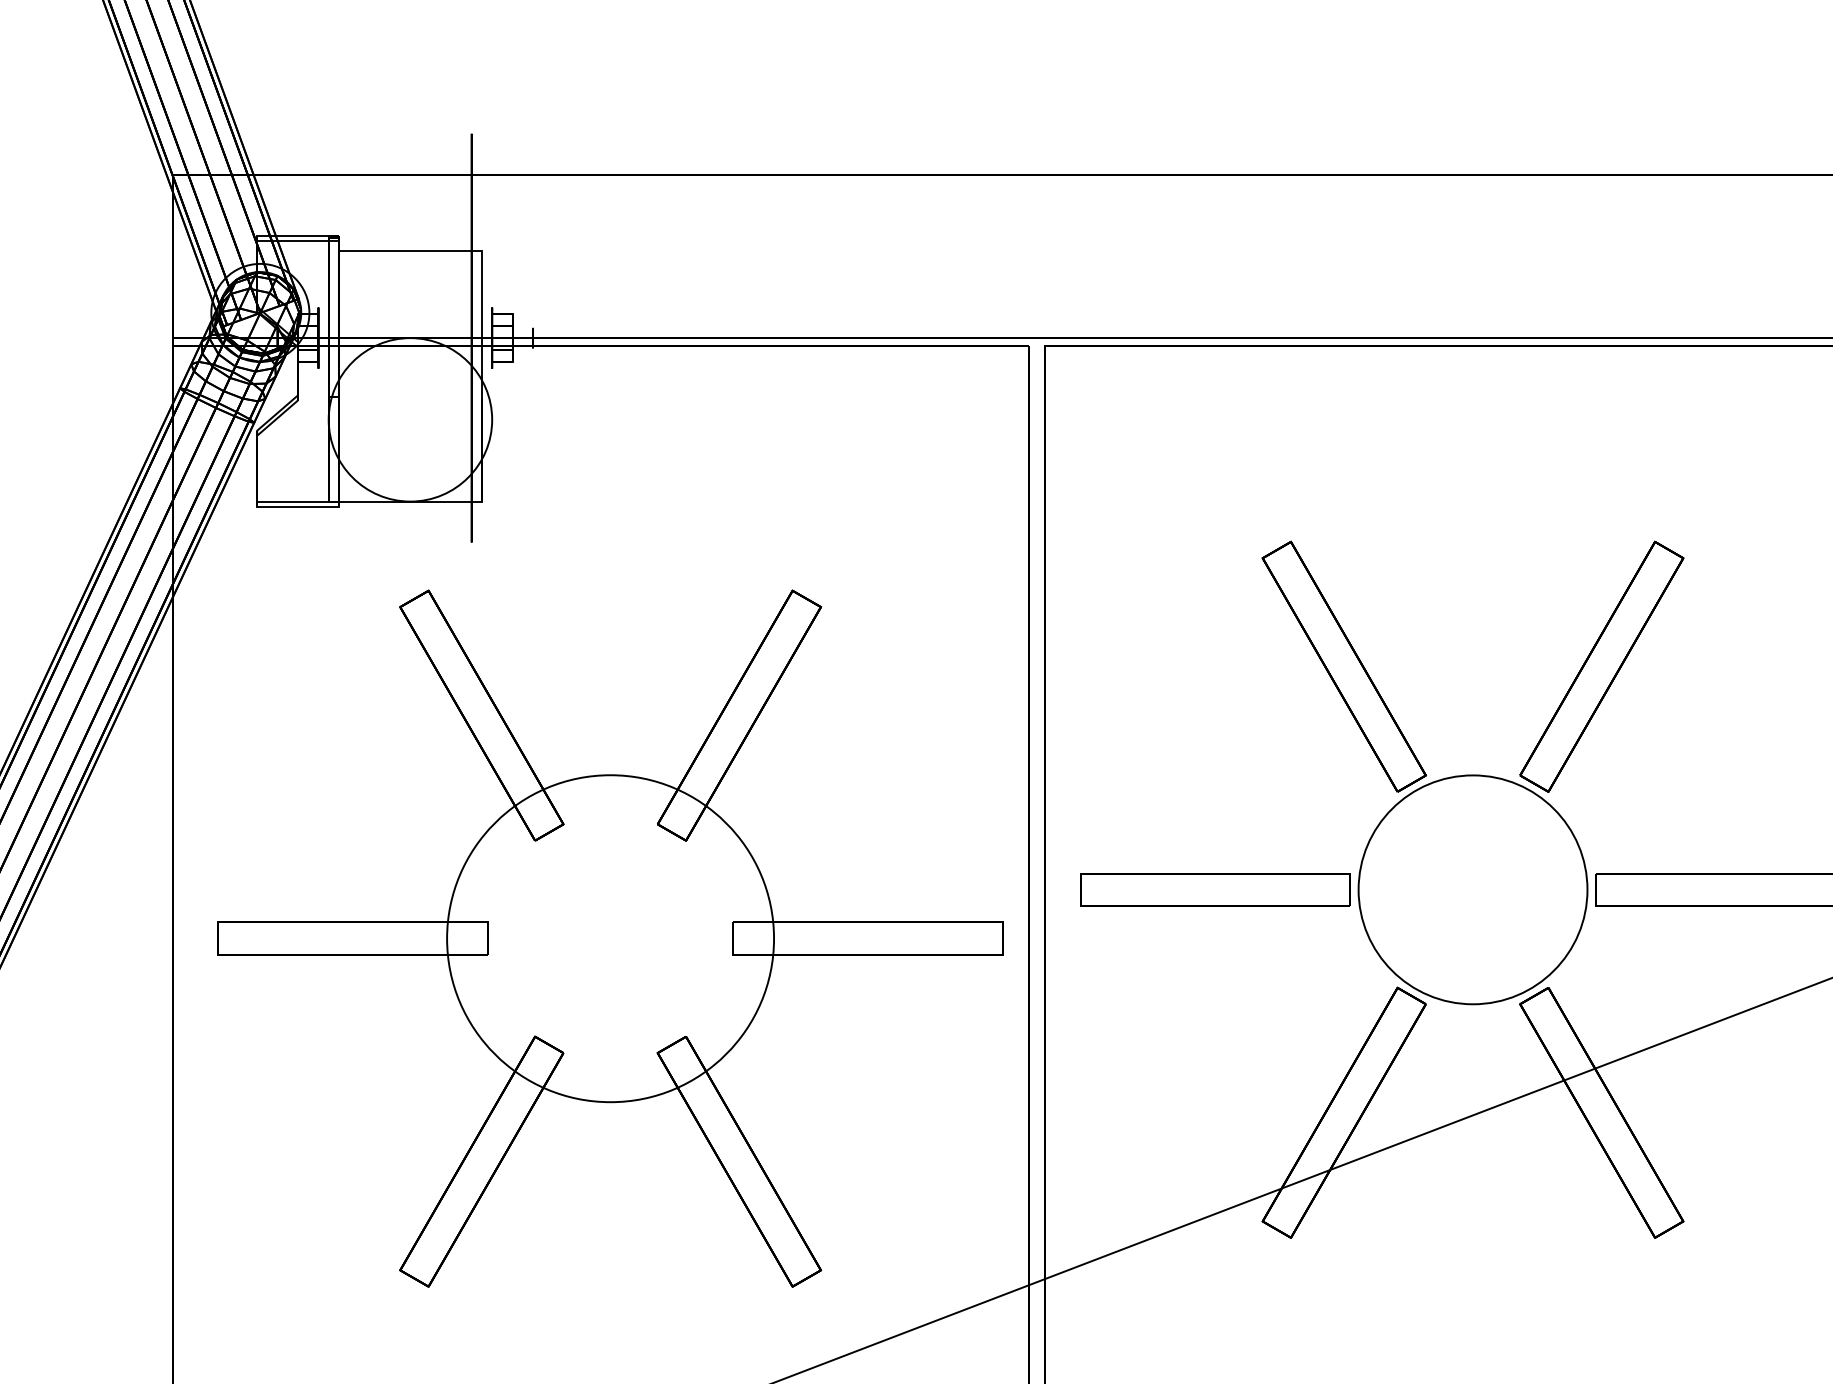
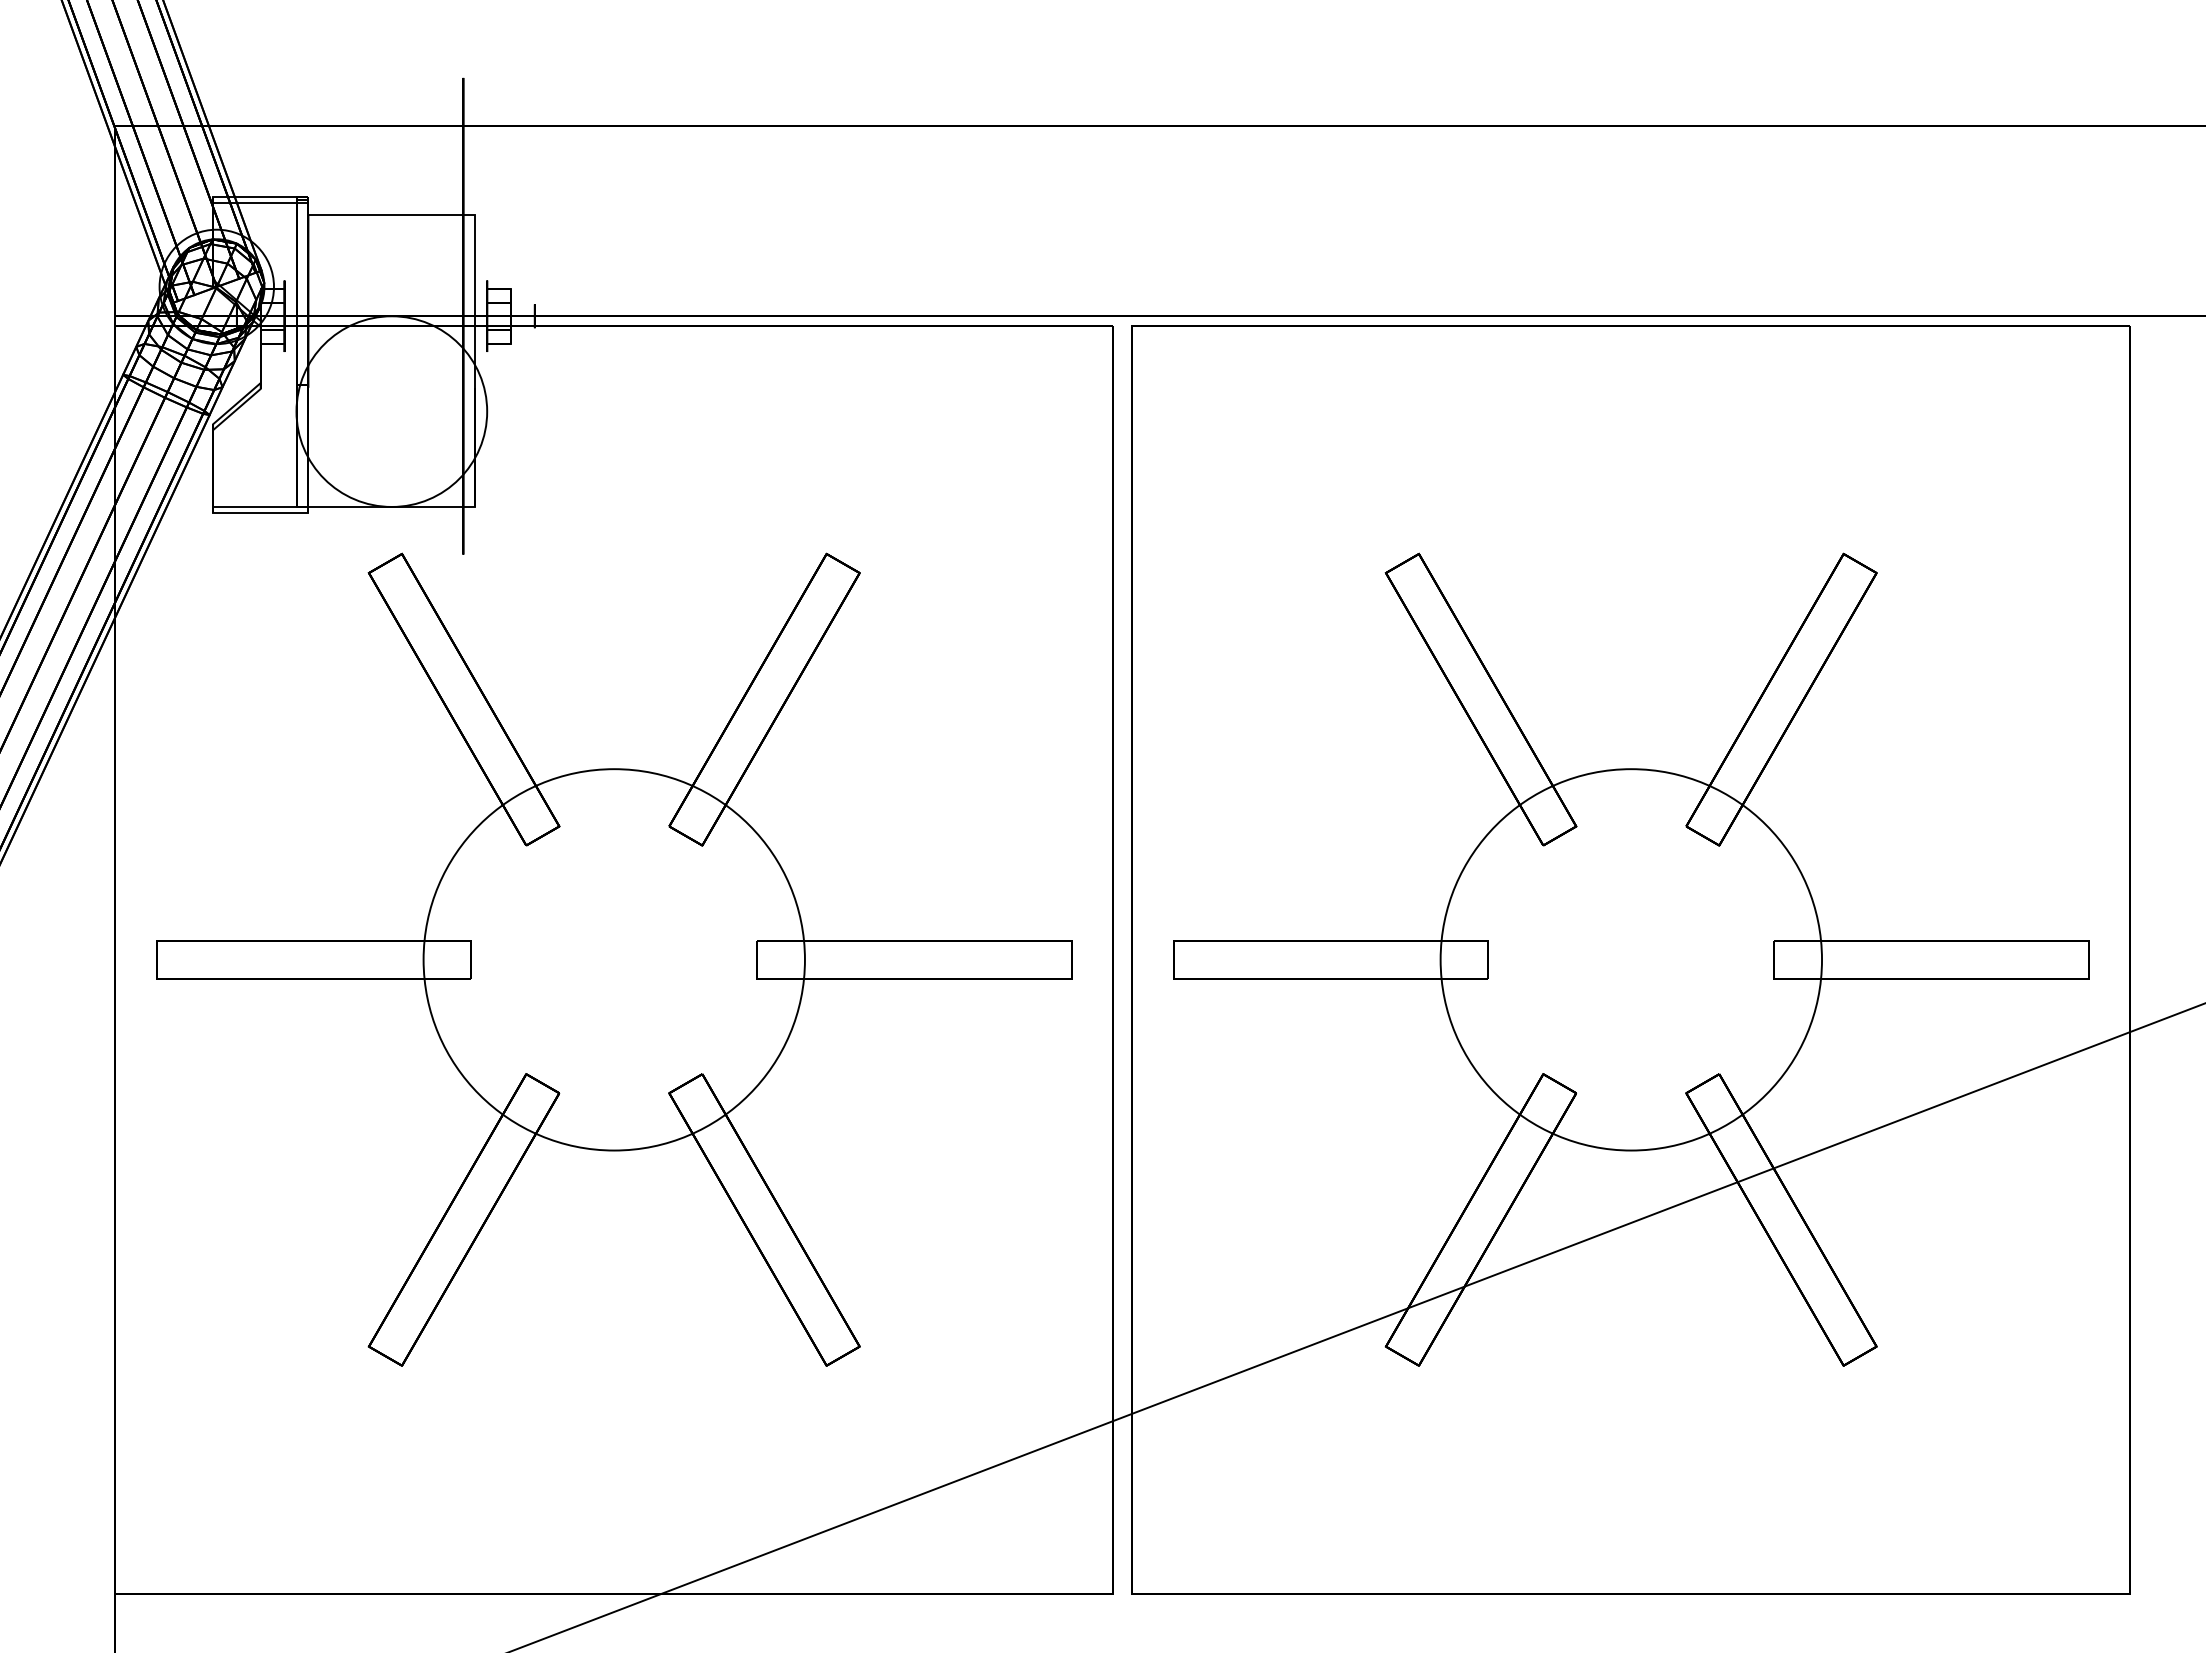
circle: (1473, 889) -> (1631, 959), size x1.43
part: (610, 938) -> (614, 959), moved

